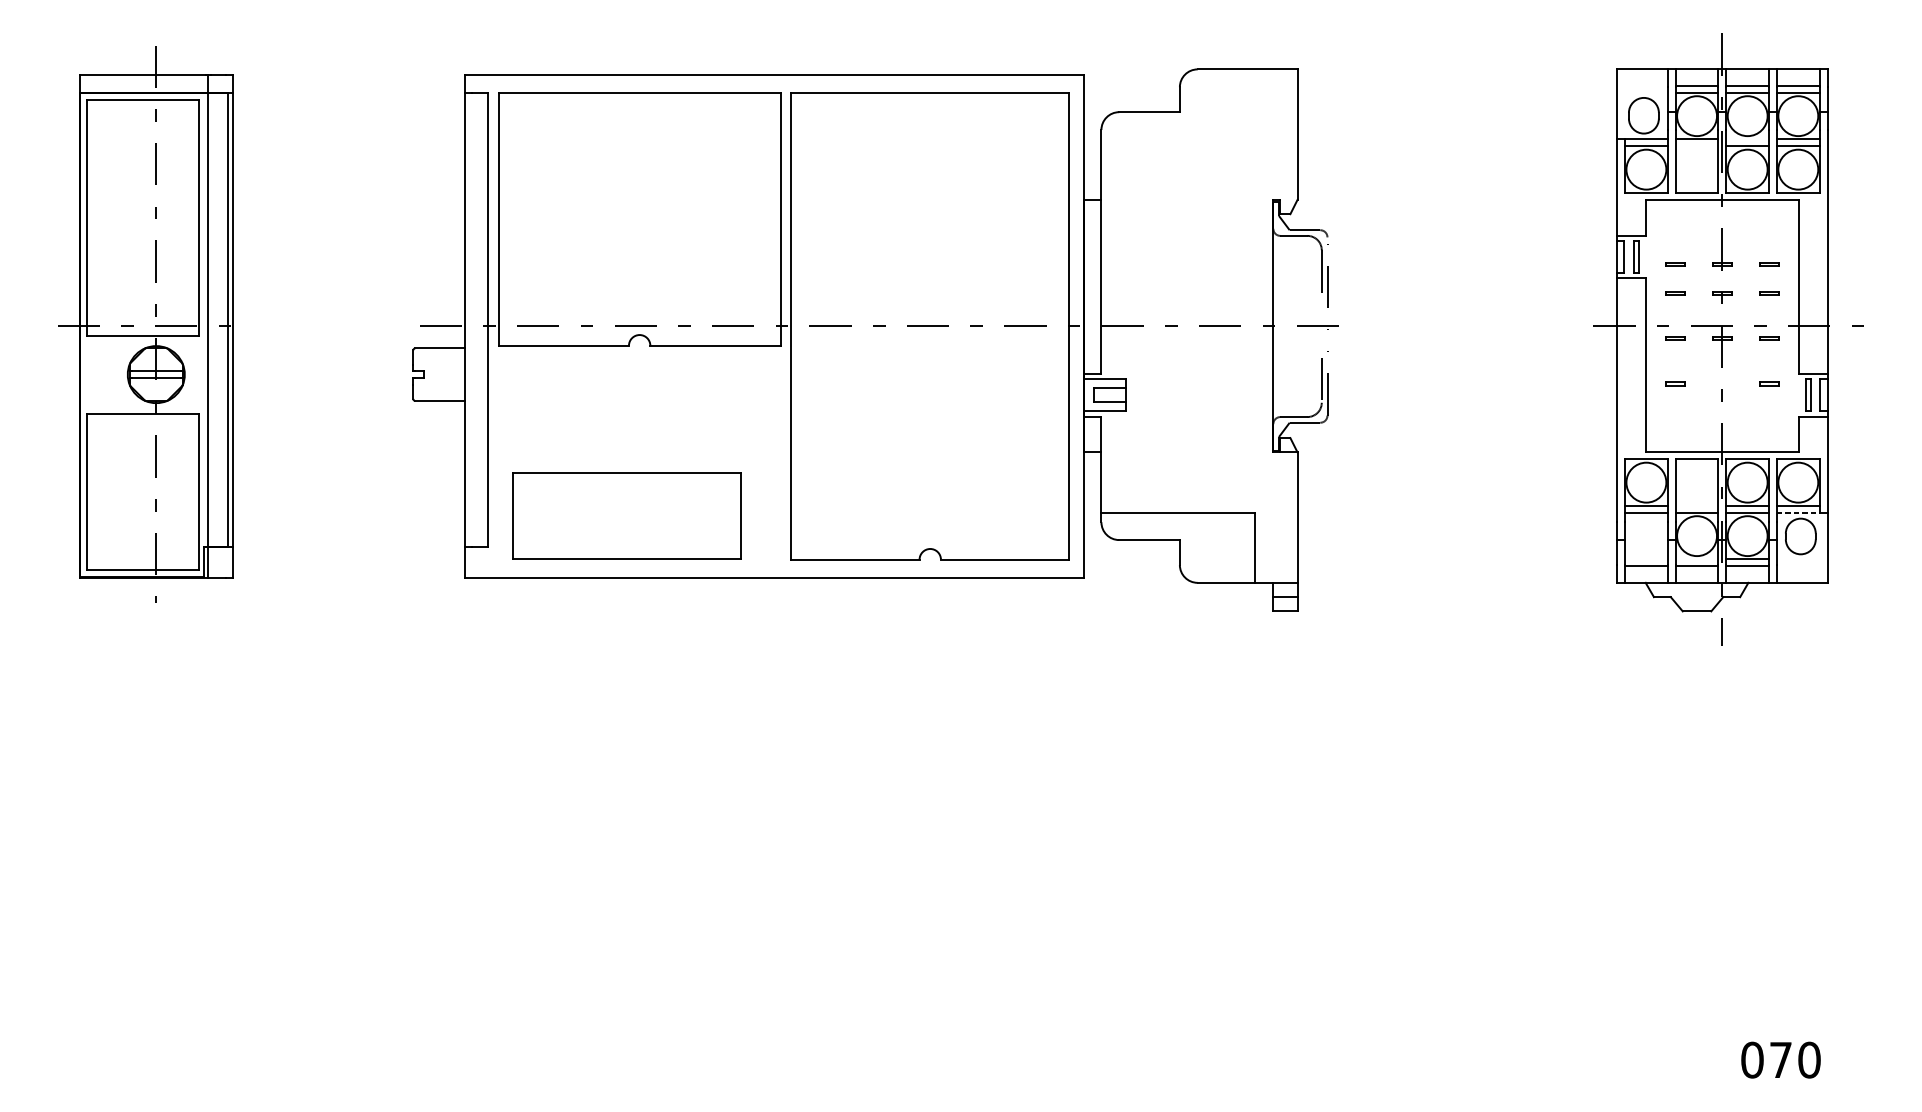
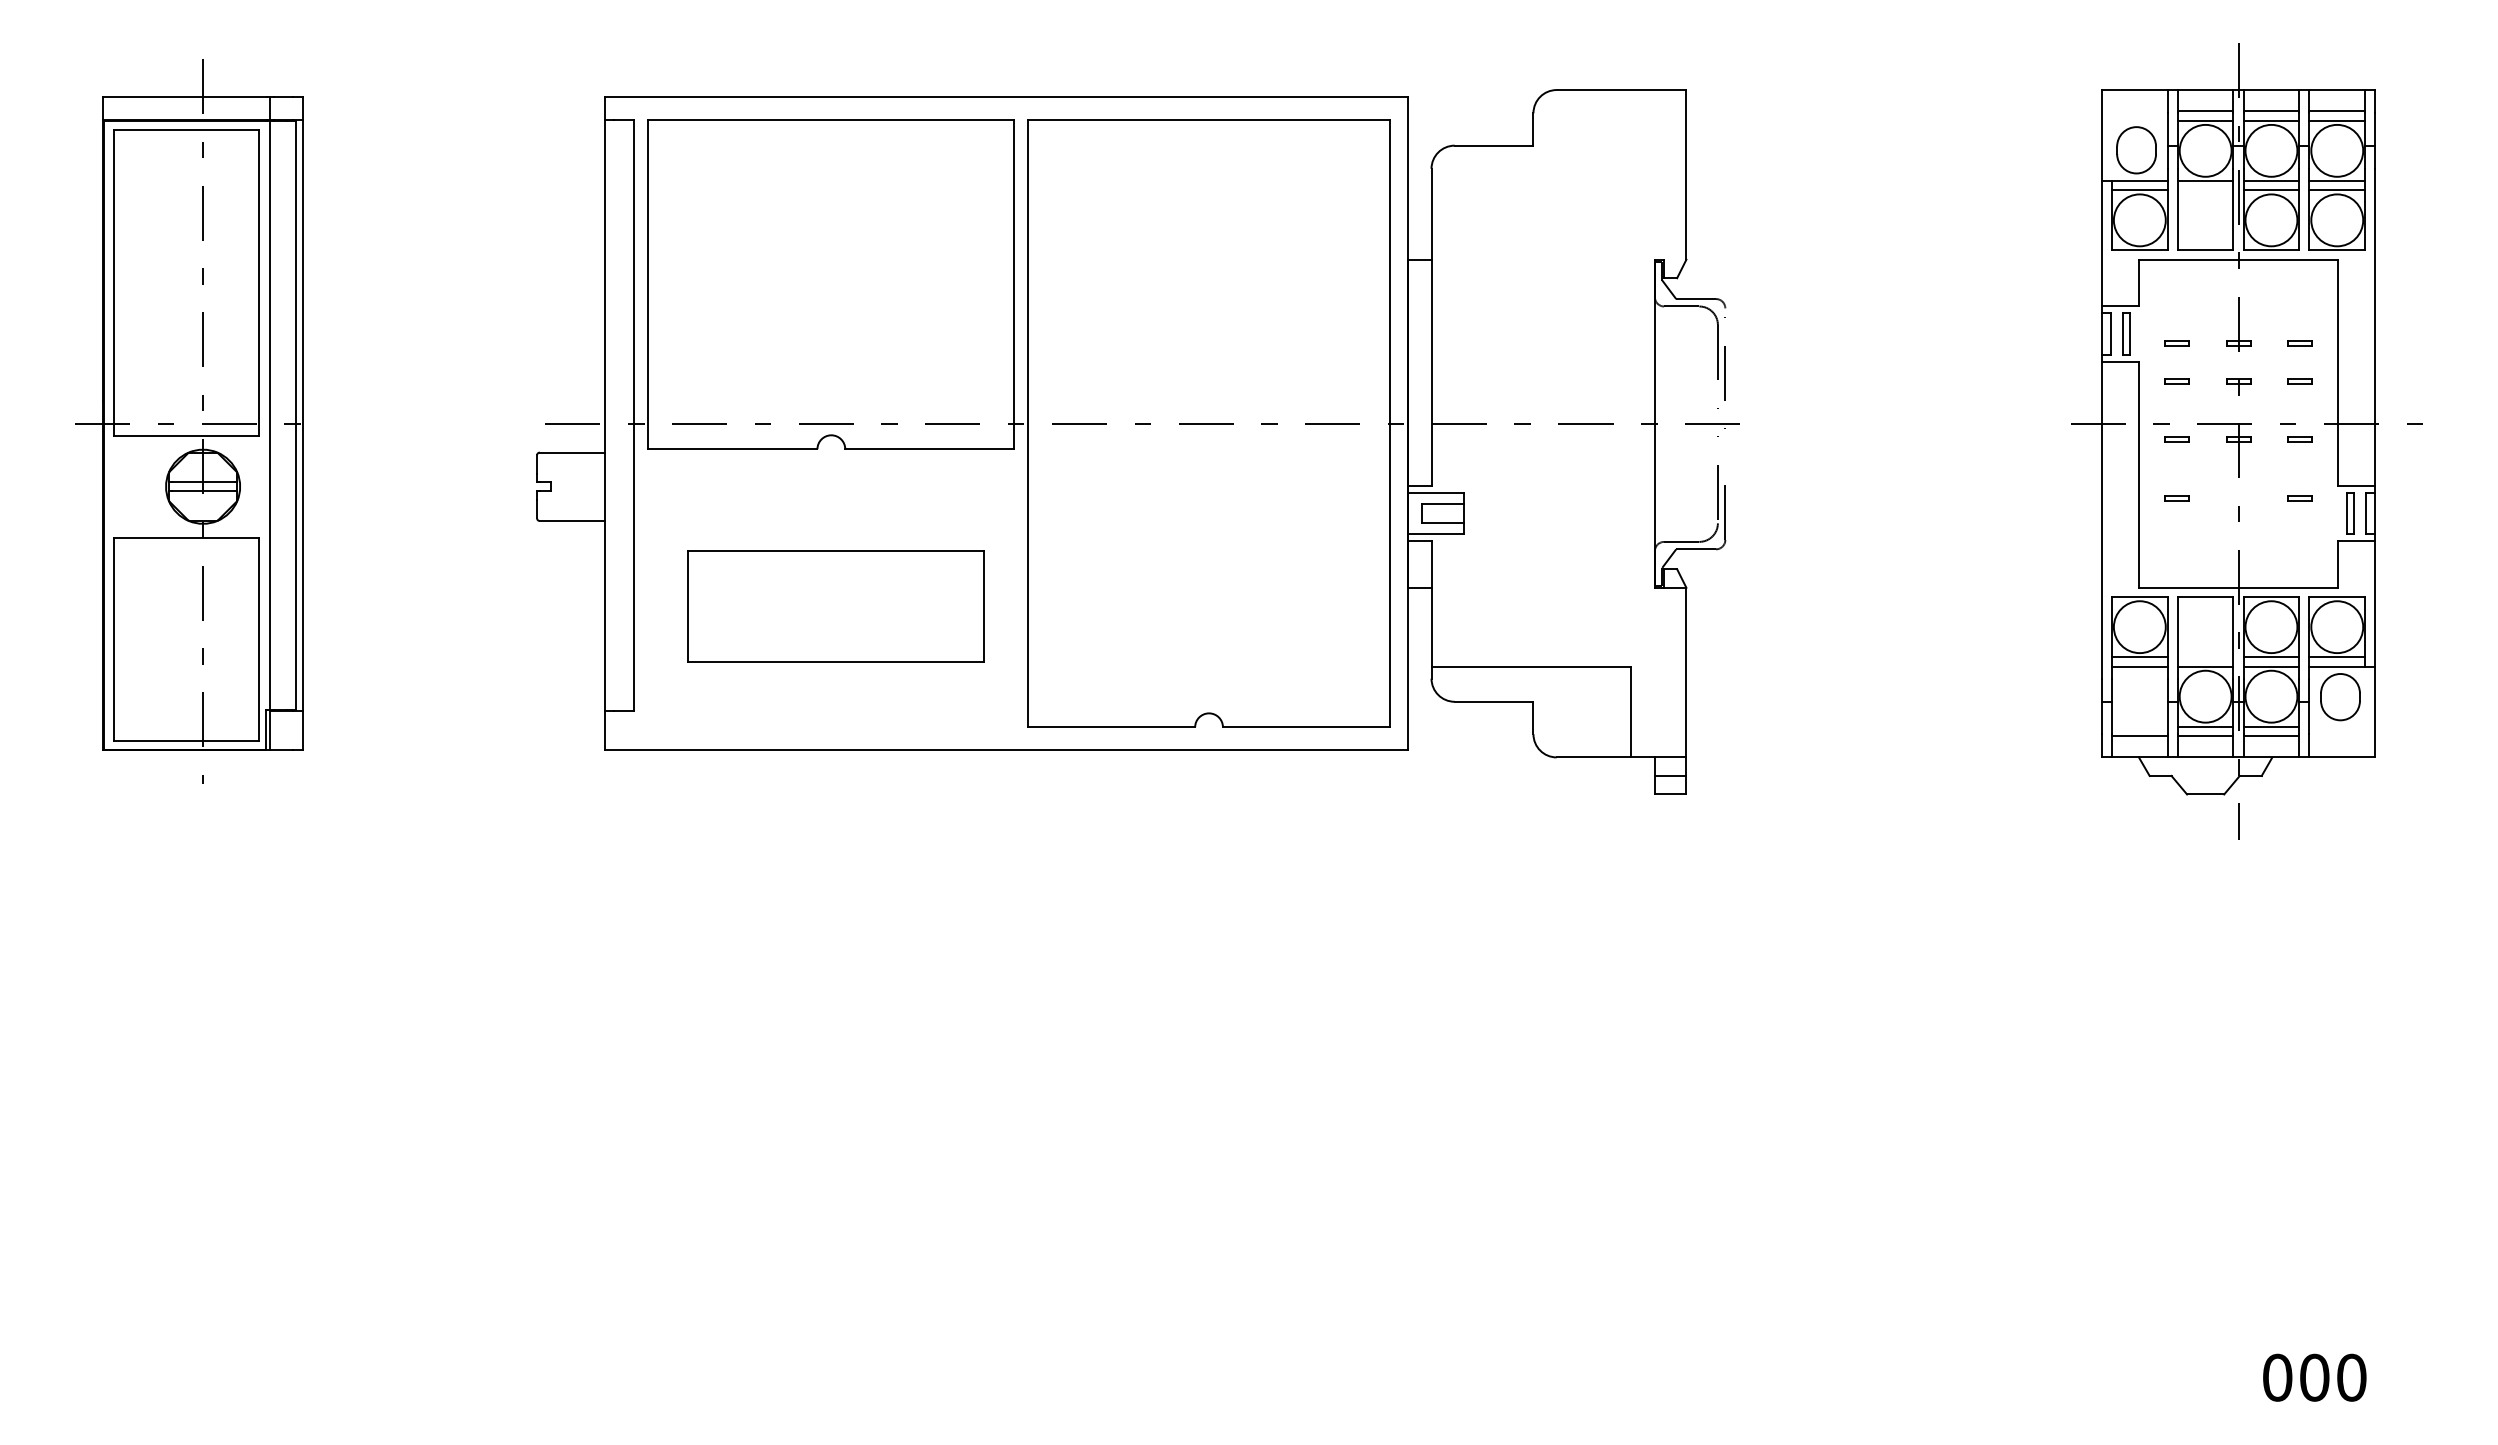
line: (1747, 138) -> (2271, 180), added
line: (1798, 512) -> (2337, 666), dashed -> solid
part: (626, 515) -> (835, 606), moved
line: (1696, 559) -> (2205, 726), added
text: (1780, 1059) -> (2314, 1377), 070 -> 000

